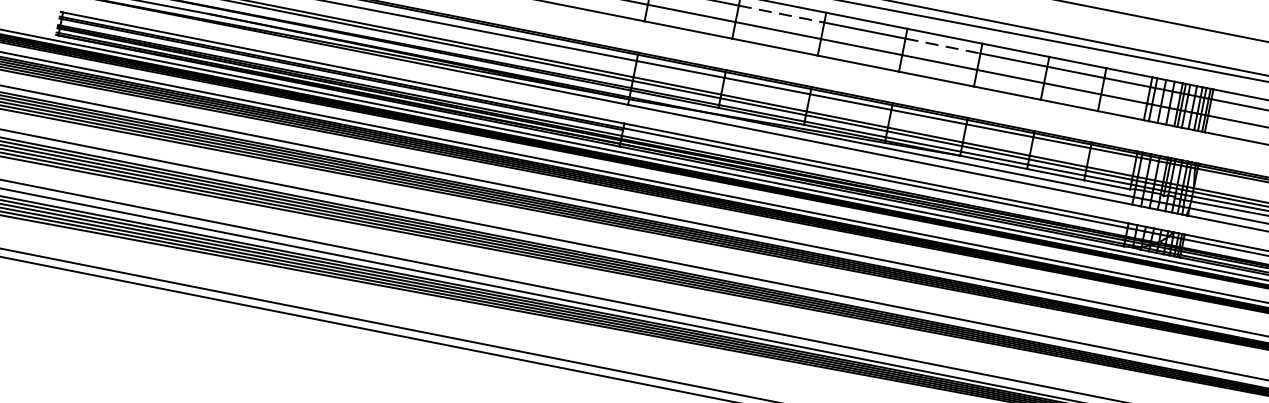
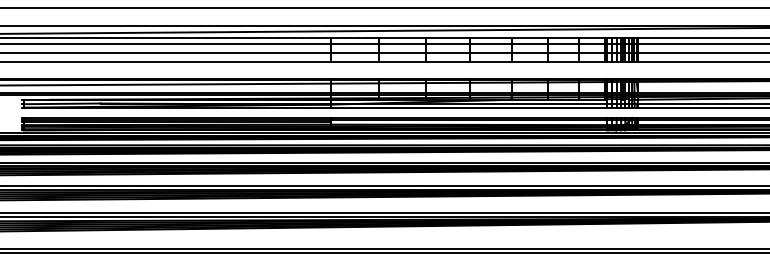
line: (783, 13) -> (403, 43), dashed -> solid
line: (944, 45) -> (491, 43), dashed -> solid

